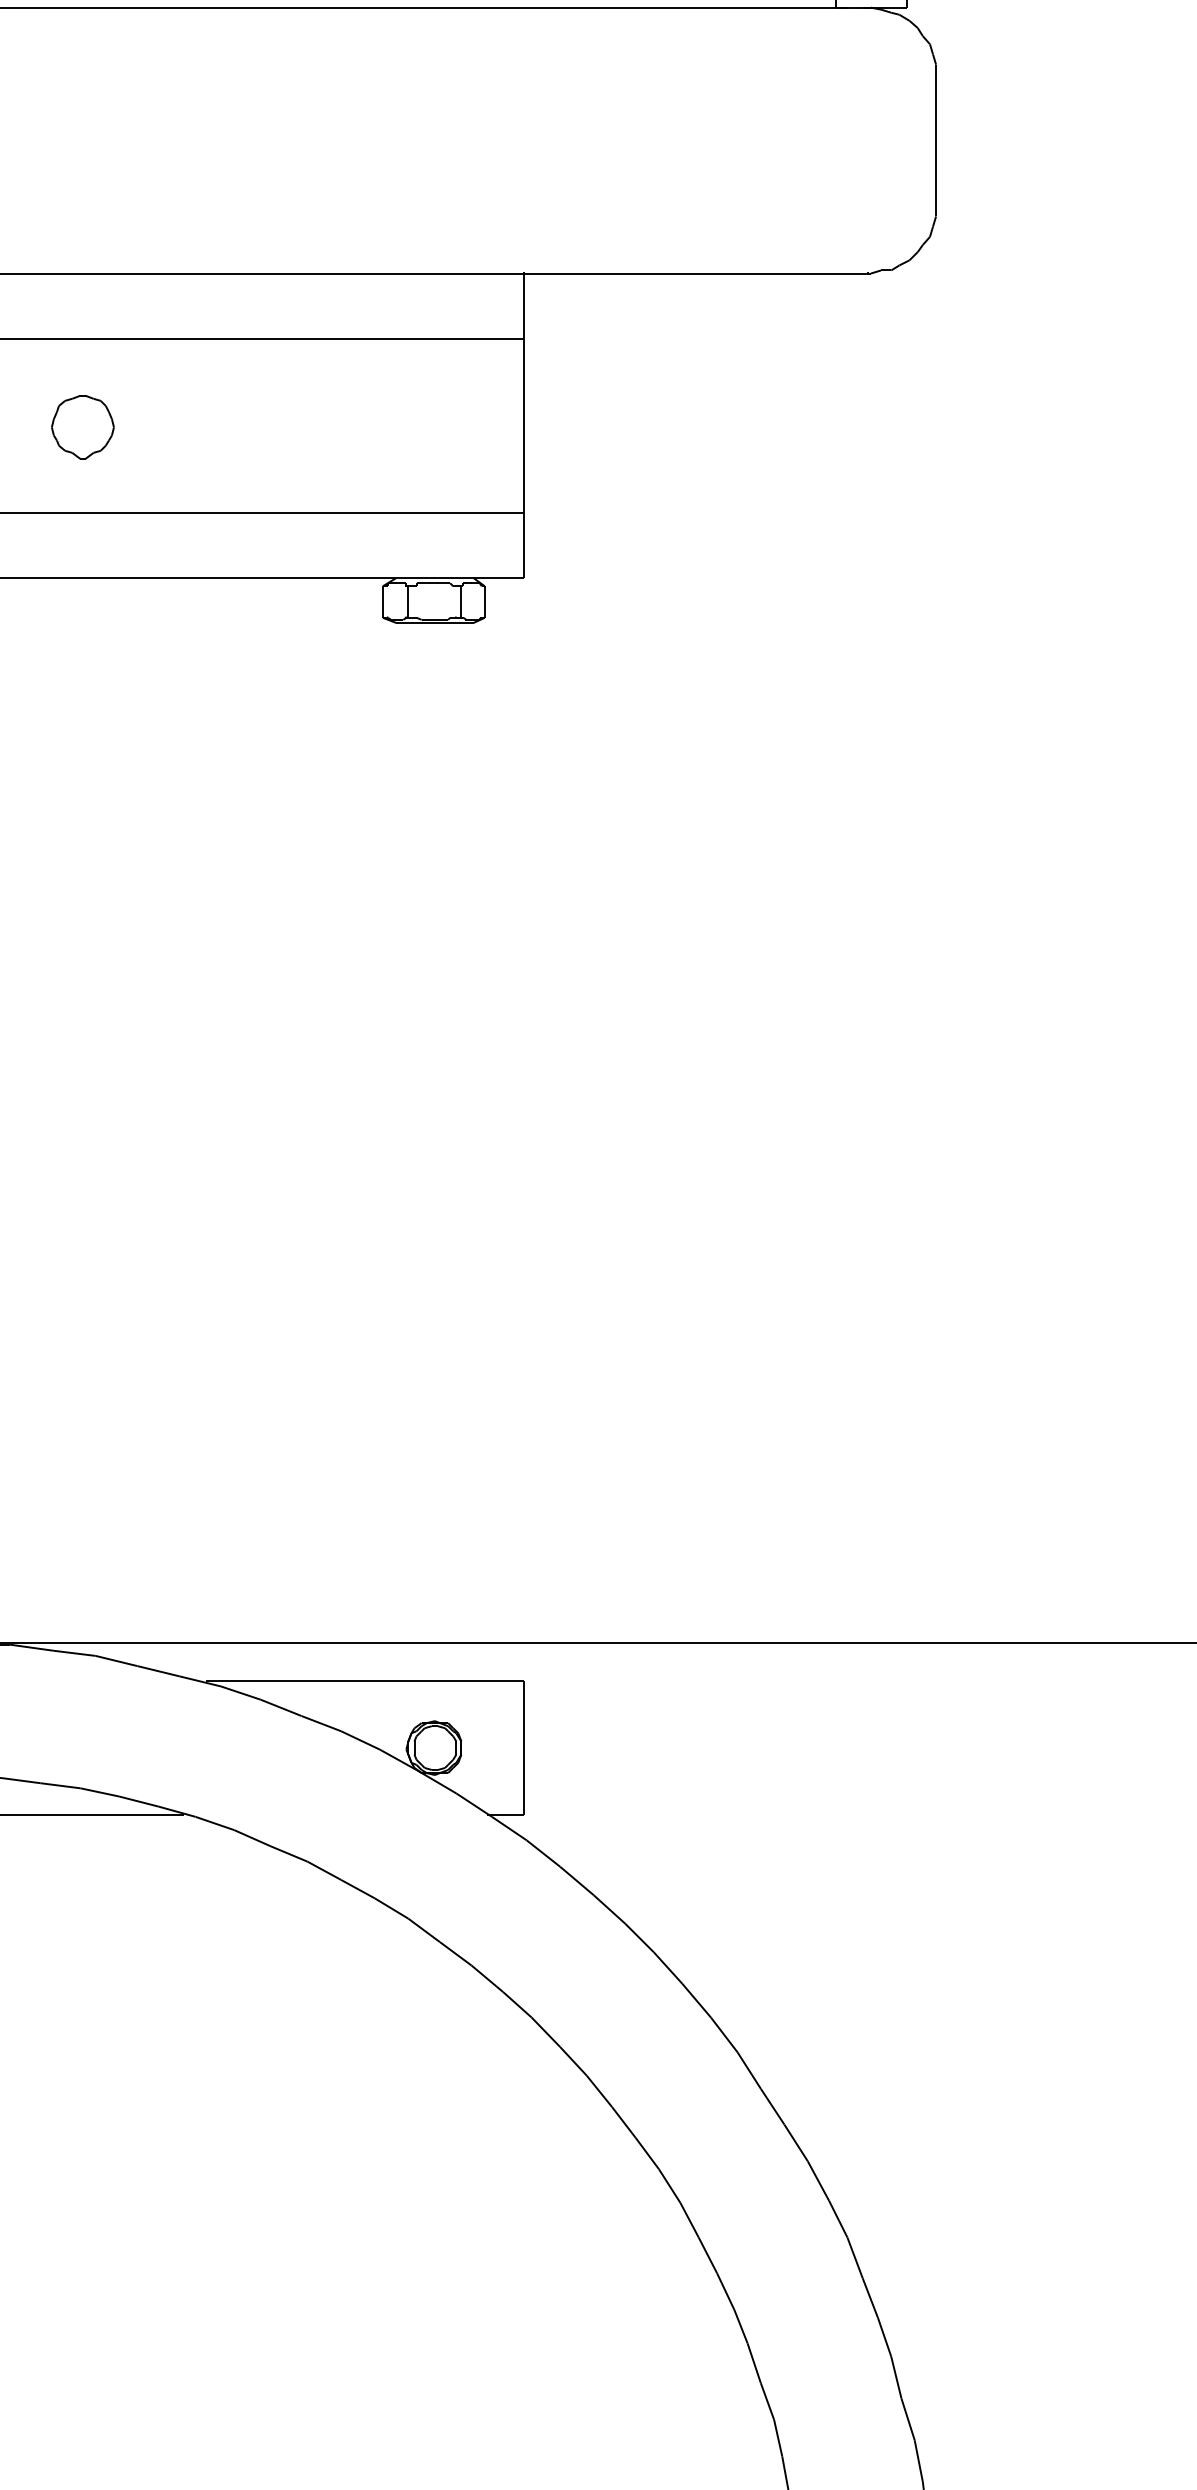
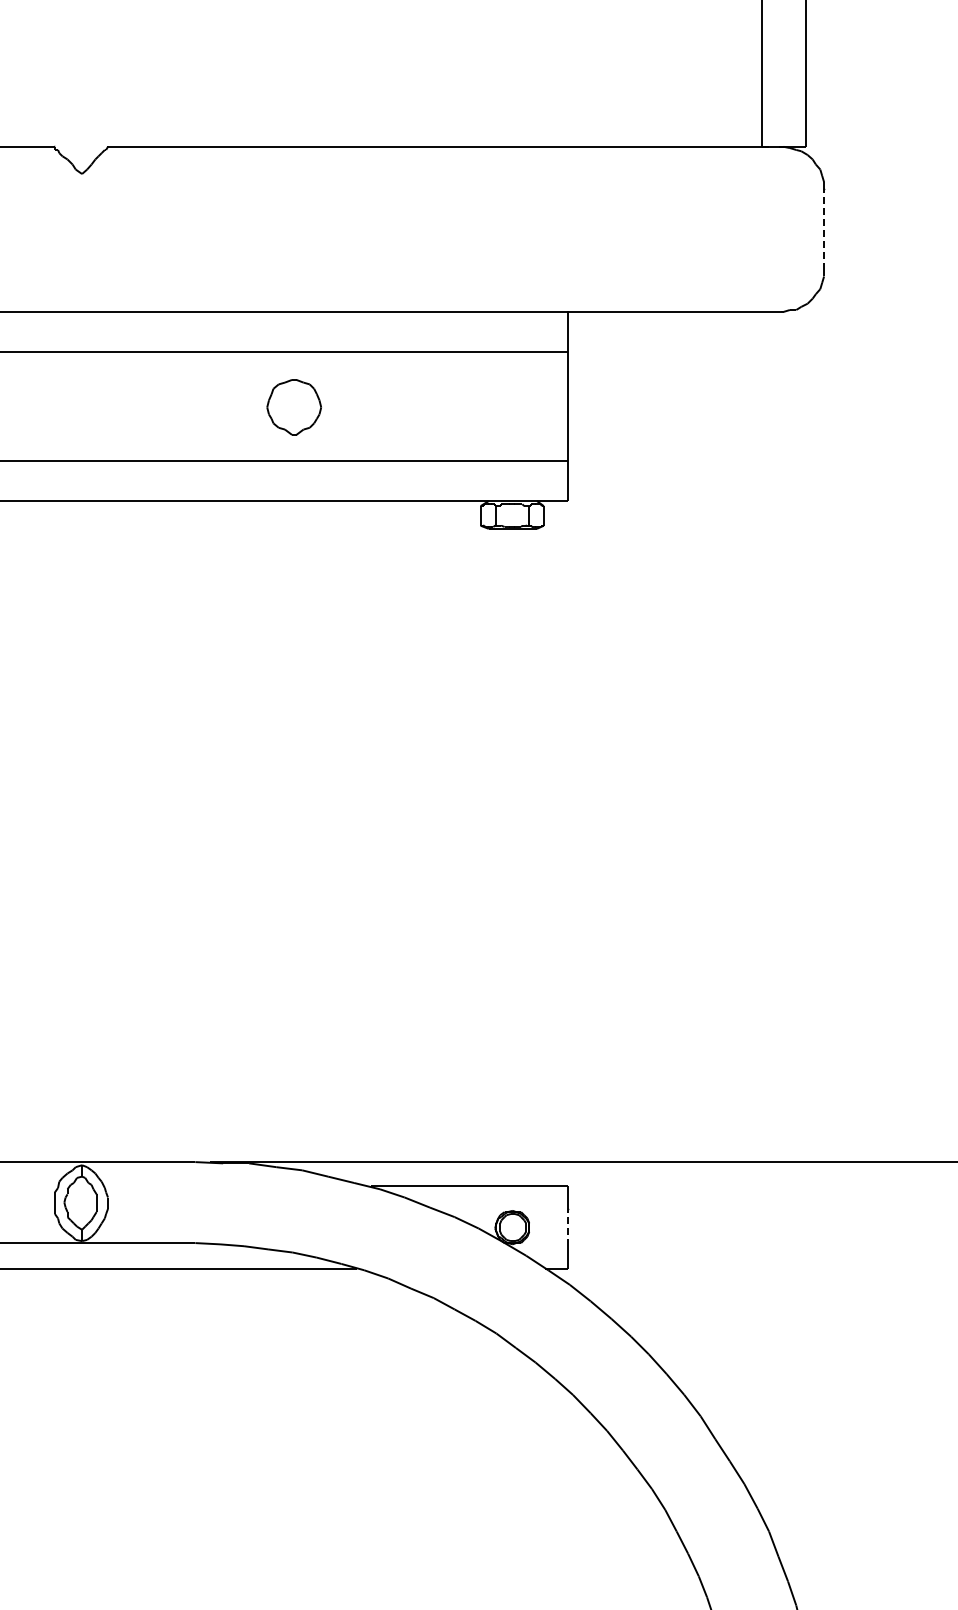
line: (936, 139) -> (824, 228), solid -> dashed
part: (83, 427) -> (294, 407), size x1.4
line: (522, 1746) -> (567, 1226), solid -> dashed

